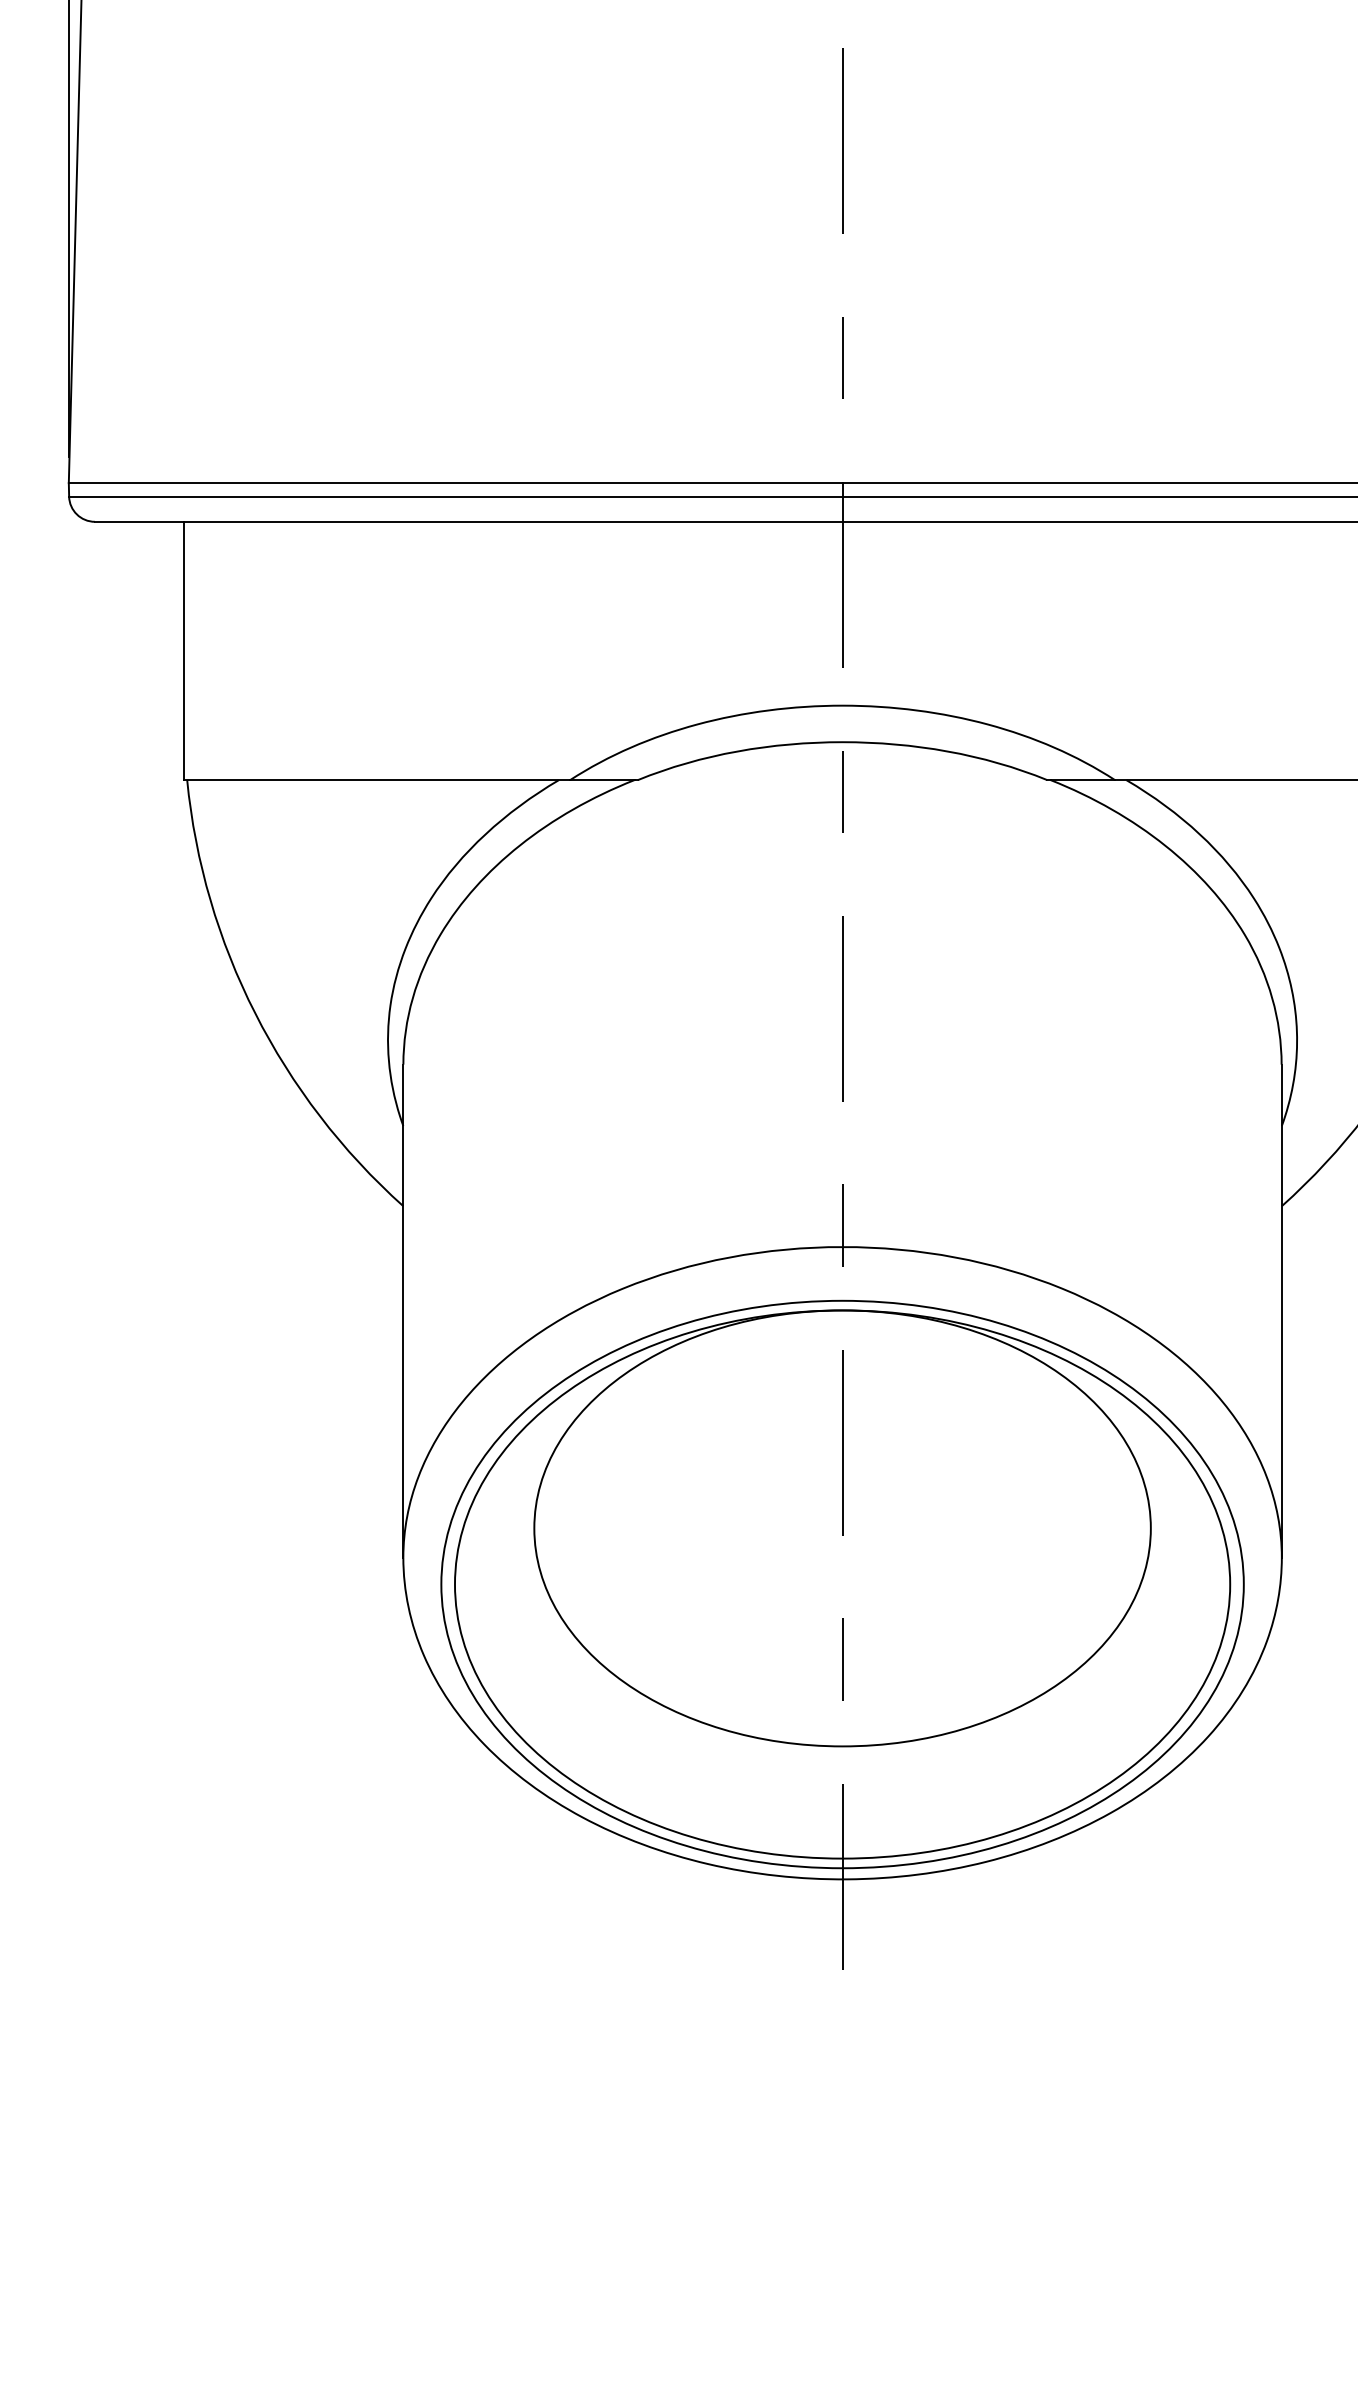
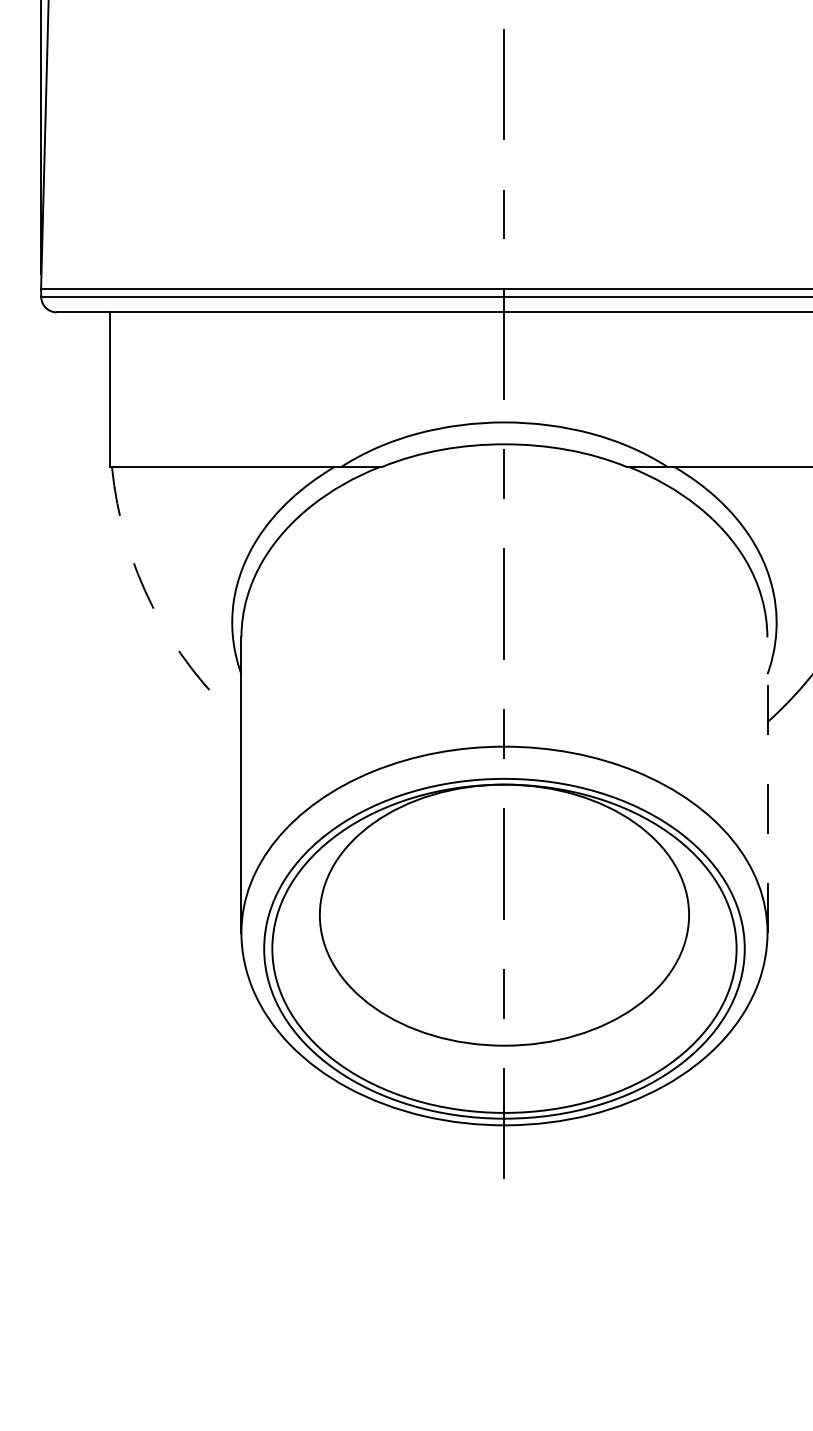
arc: (254, 1012) -> (152, 606), solid -> dashed
line: (1281, 1311) -> (767, 785), solid -> dashed

